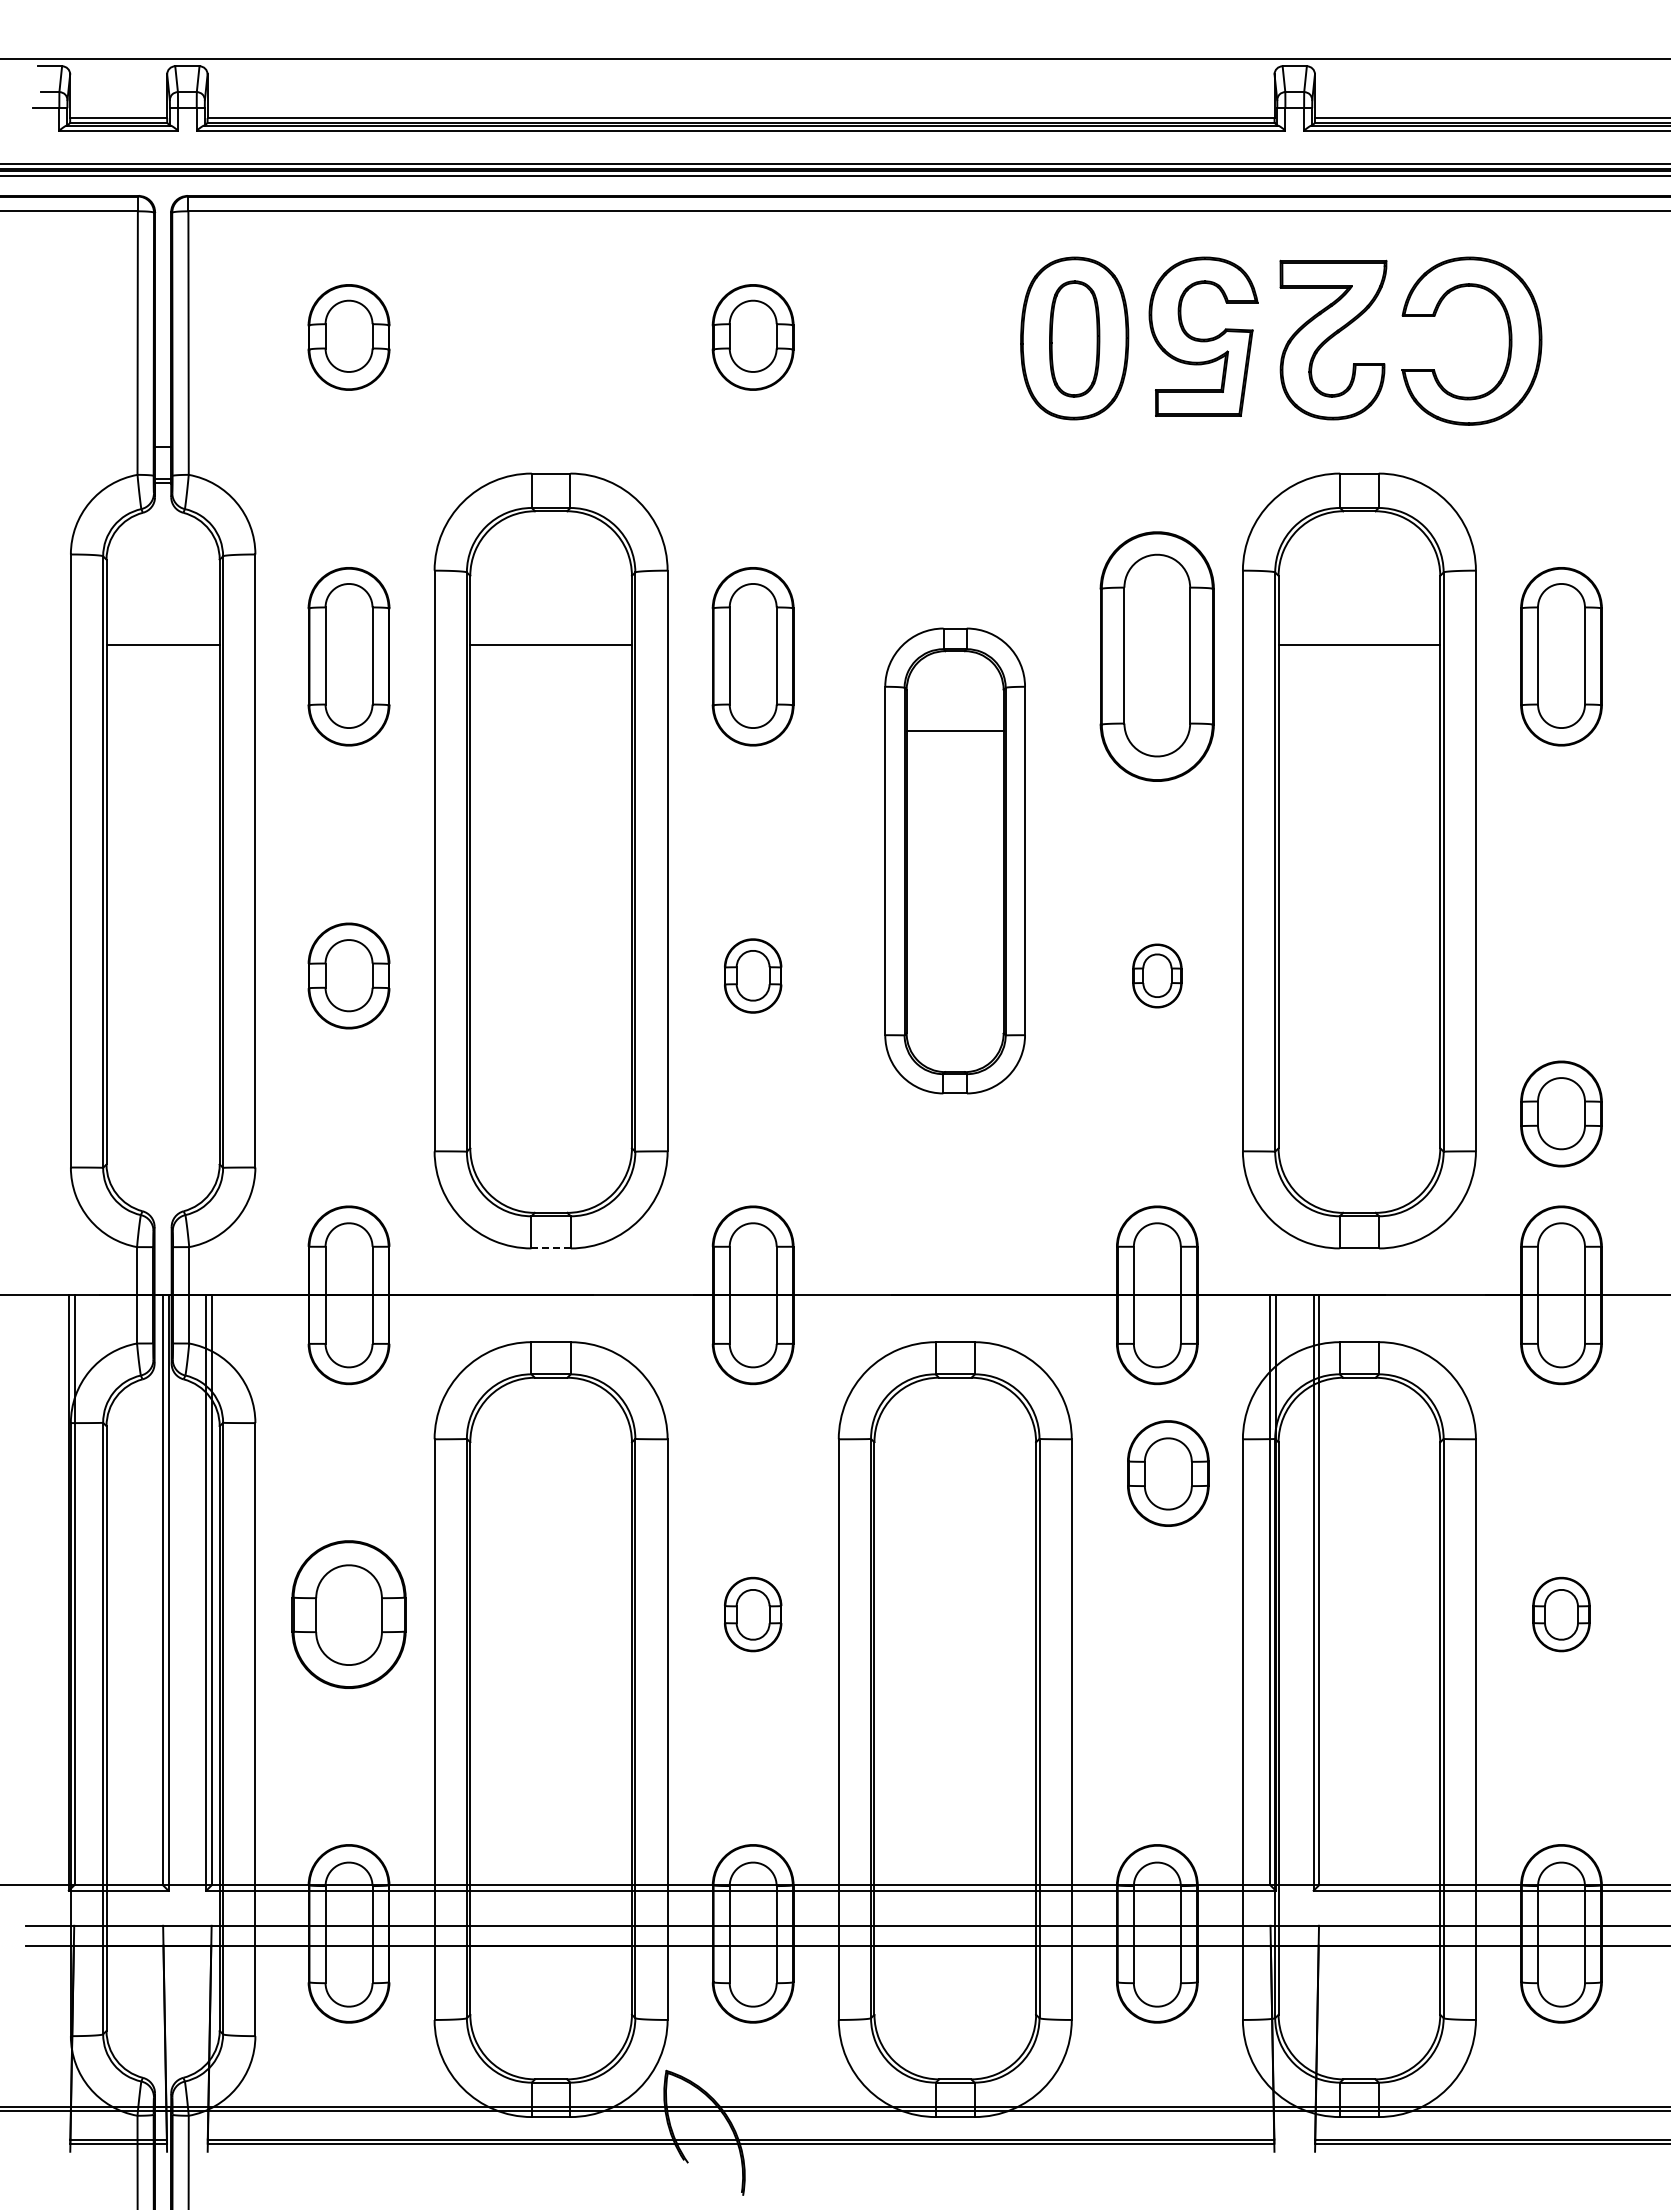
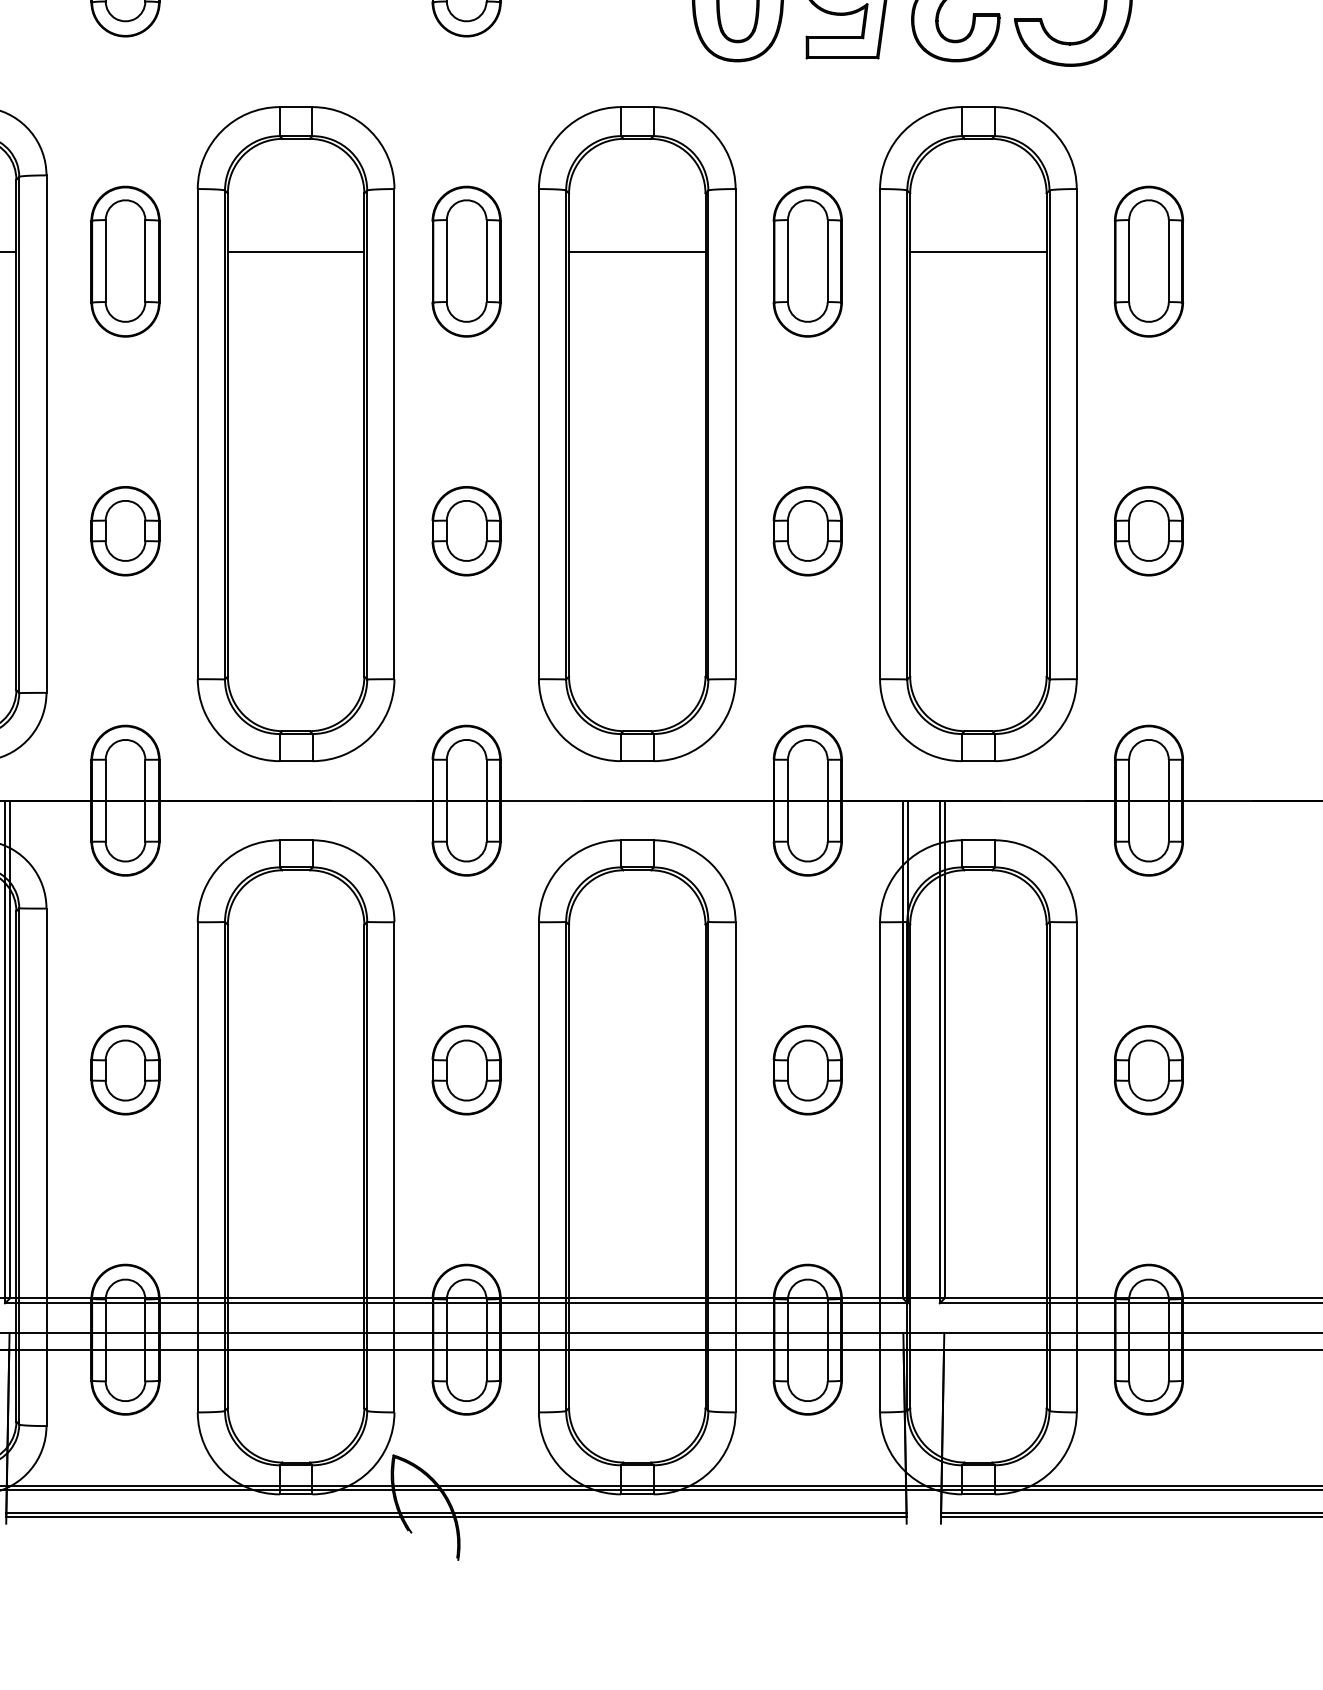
part: (1157, 656) -> (807, 261), size x0.71
part: (954, 860) -> (636, 433), size x1.67
part: (752, 975) -> (466, 530), size x1.43
part: (1157, 975) -> (807, 530), size x1.67
part: (1561, 1113) -> (1148, 530), moved
line: (551, 1248) -> (296, 761), dashed -> solid
part: (1168, 1473) -> (807, 1070), moved
part: (348, 1614) -> (125, 1070), size x0.71
part: (752, 1614) -> (466, 1070), size x1.43
part: (1561, 1614) -> (1148, 1070), size x1.43

